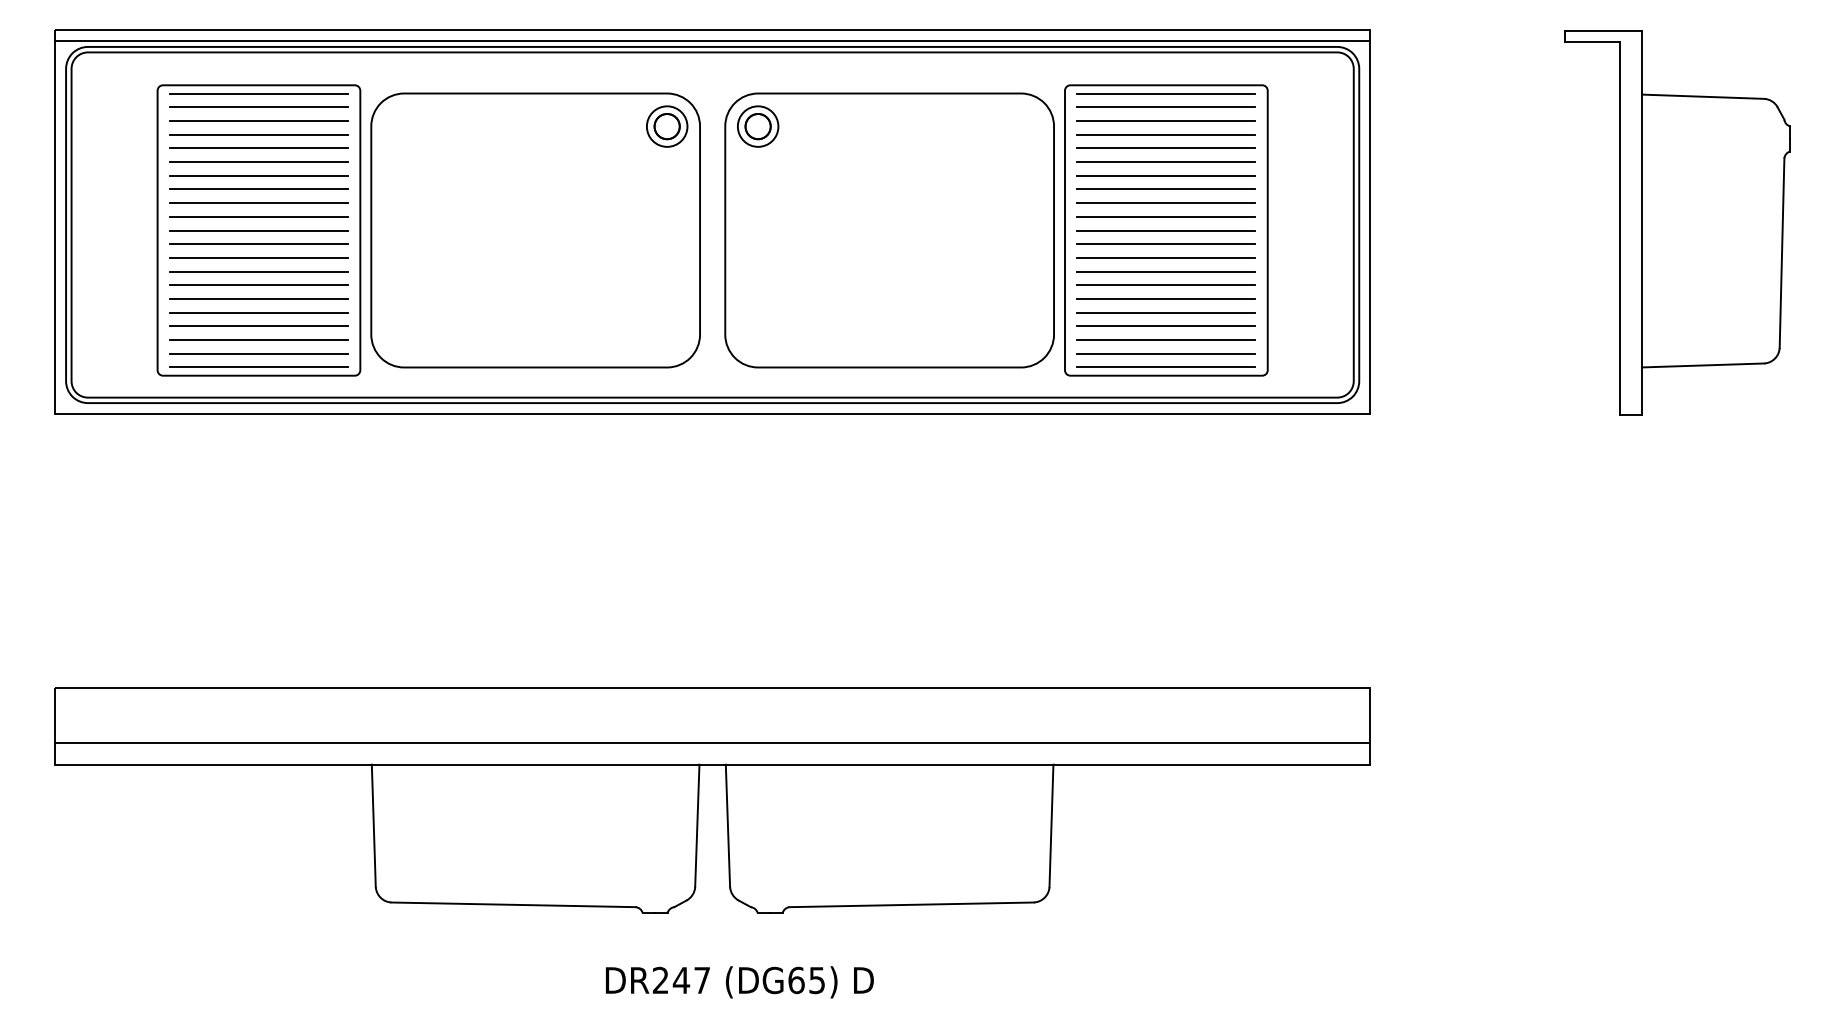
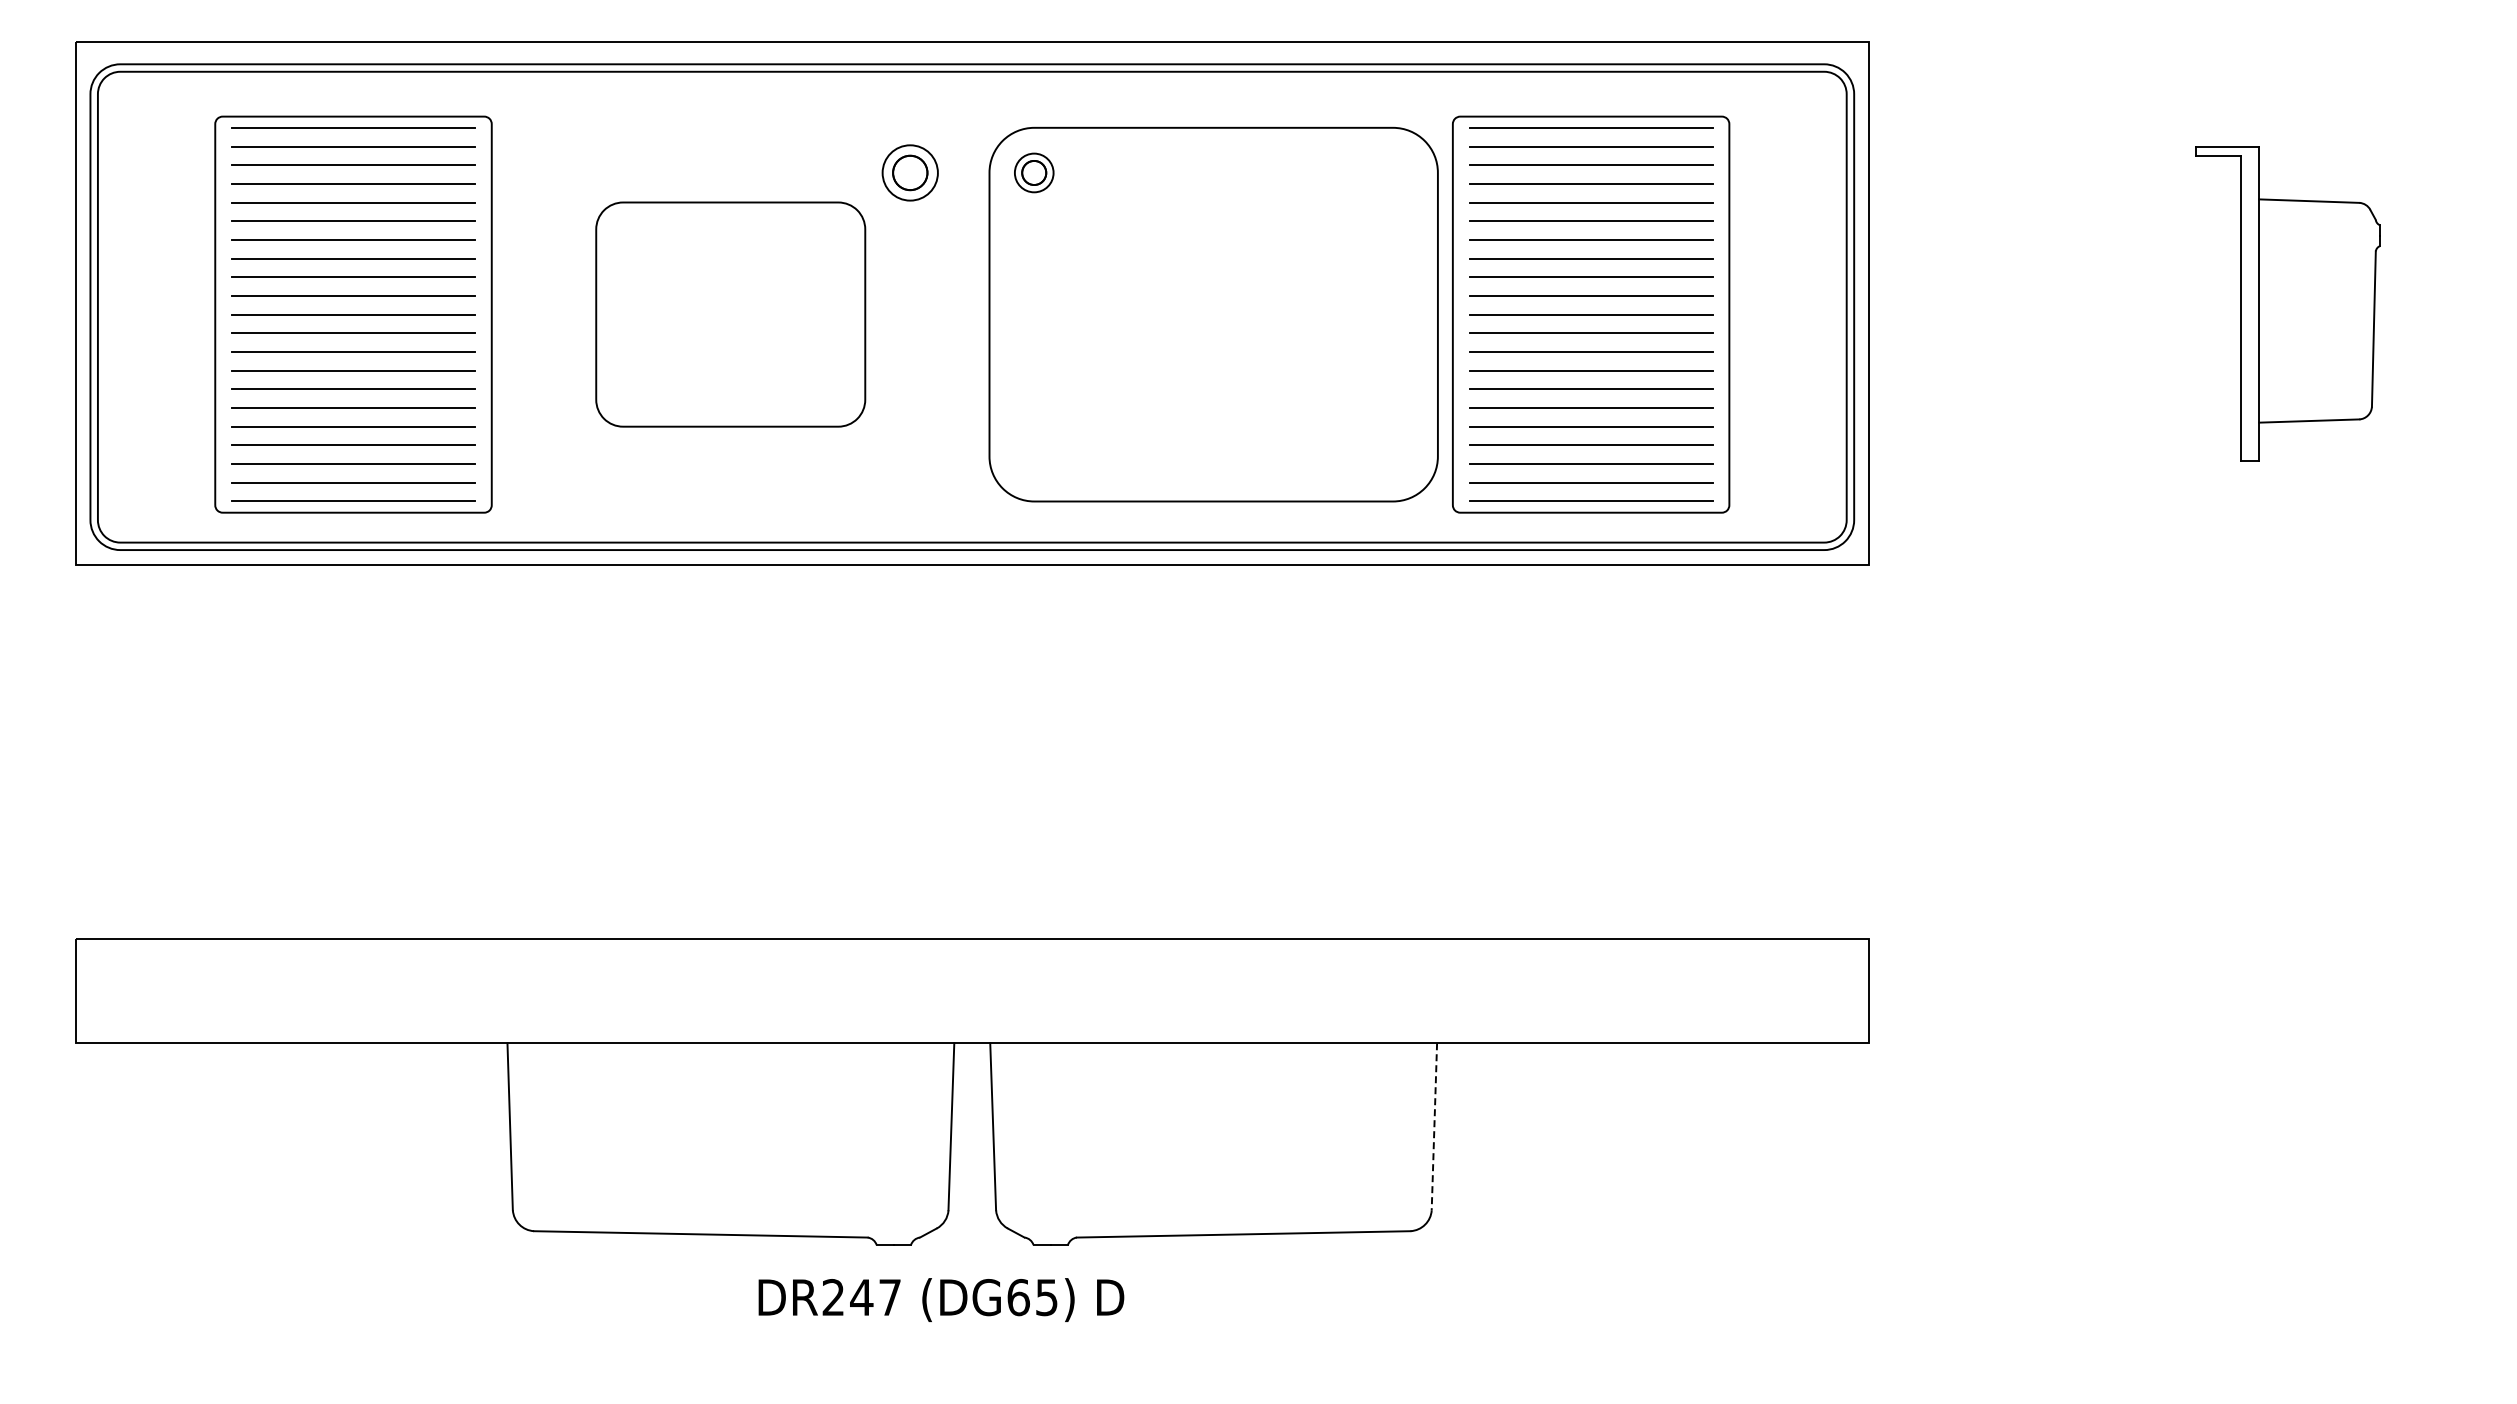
line: (712, 41) -> (972, 56), removed
part: (757, 126) -> (1033, 172), size x0.7
part: (1677, 223) -> (2288, 304), size x0.6
part: (535, 230) -> (730, 314), size x0.6
line: (712, 742) -> (972, 1013), removed
line: (1051, 825) -> (1434, 1126), solid -> dashed
text: (739, 981) -> (941, 1299), moved

